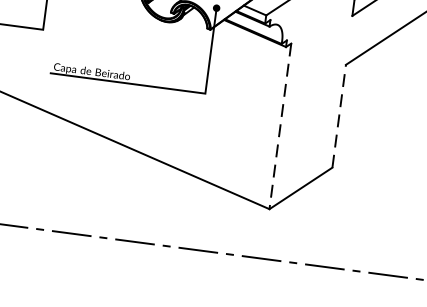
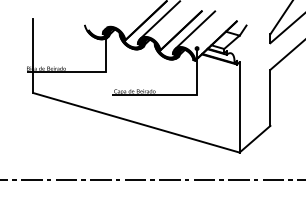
line: (339, 115) -> (270, 97), dashed -> solid
line: (280, 126) -> (239, 107), dashed -> solid

